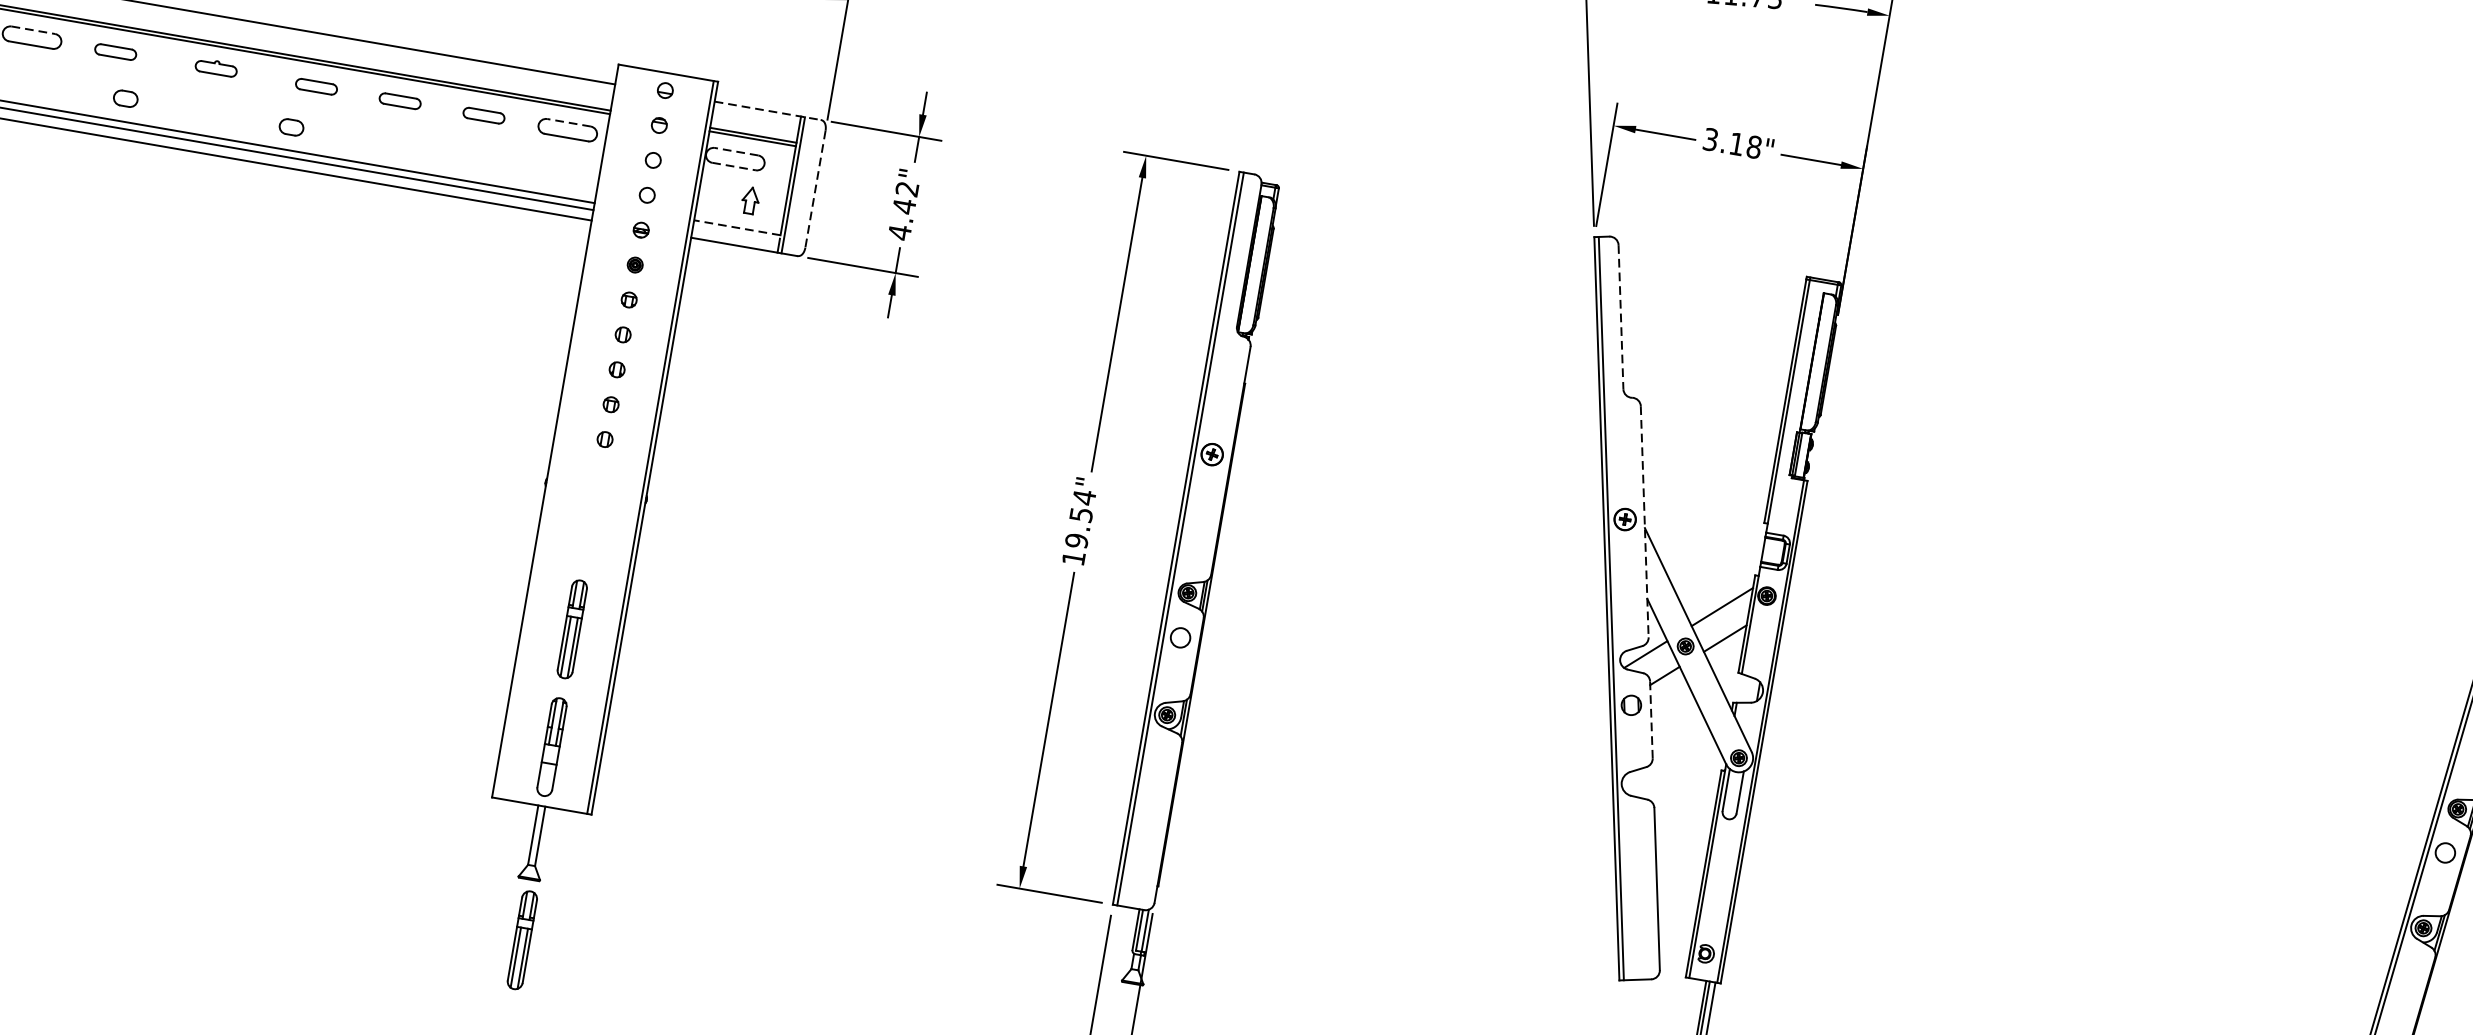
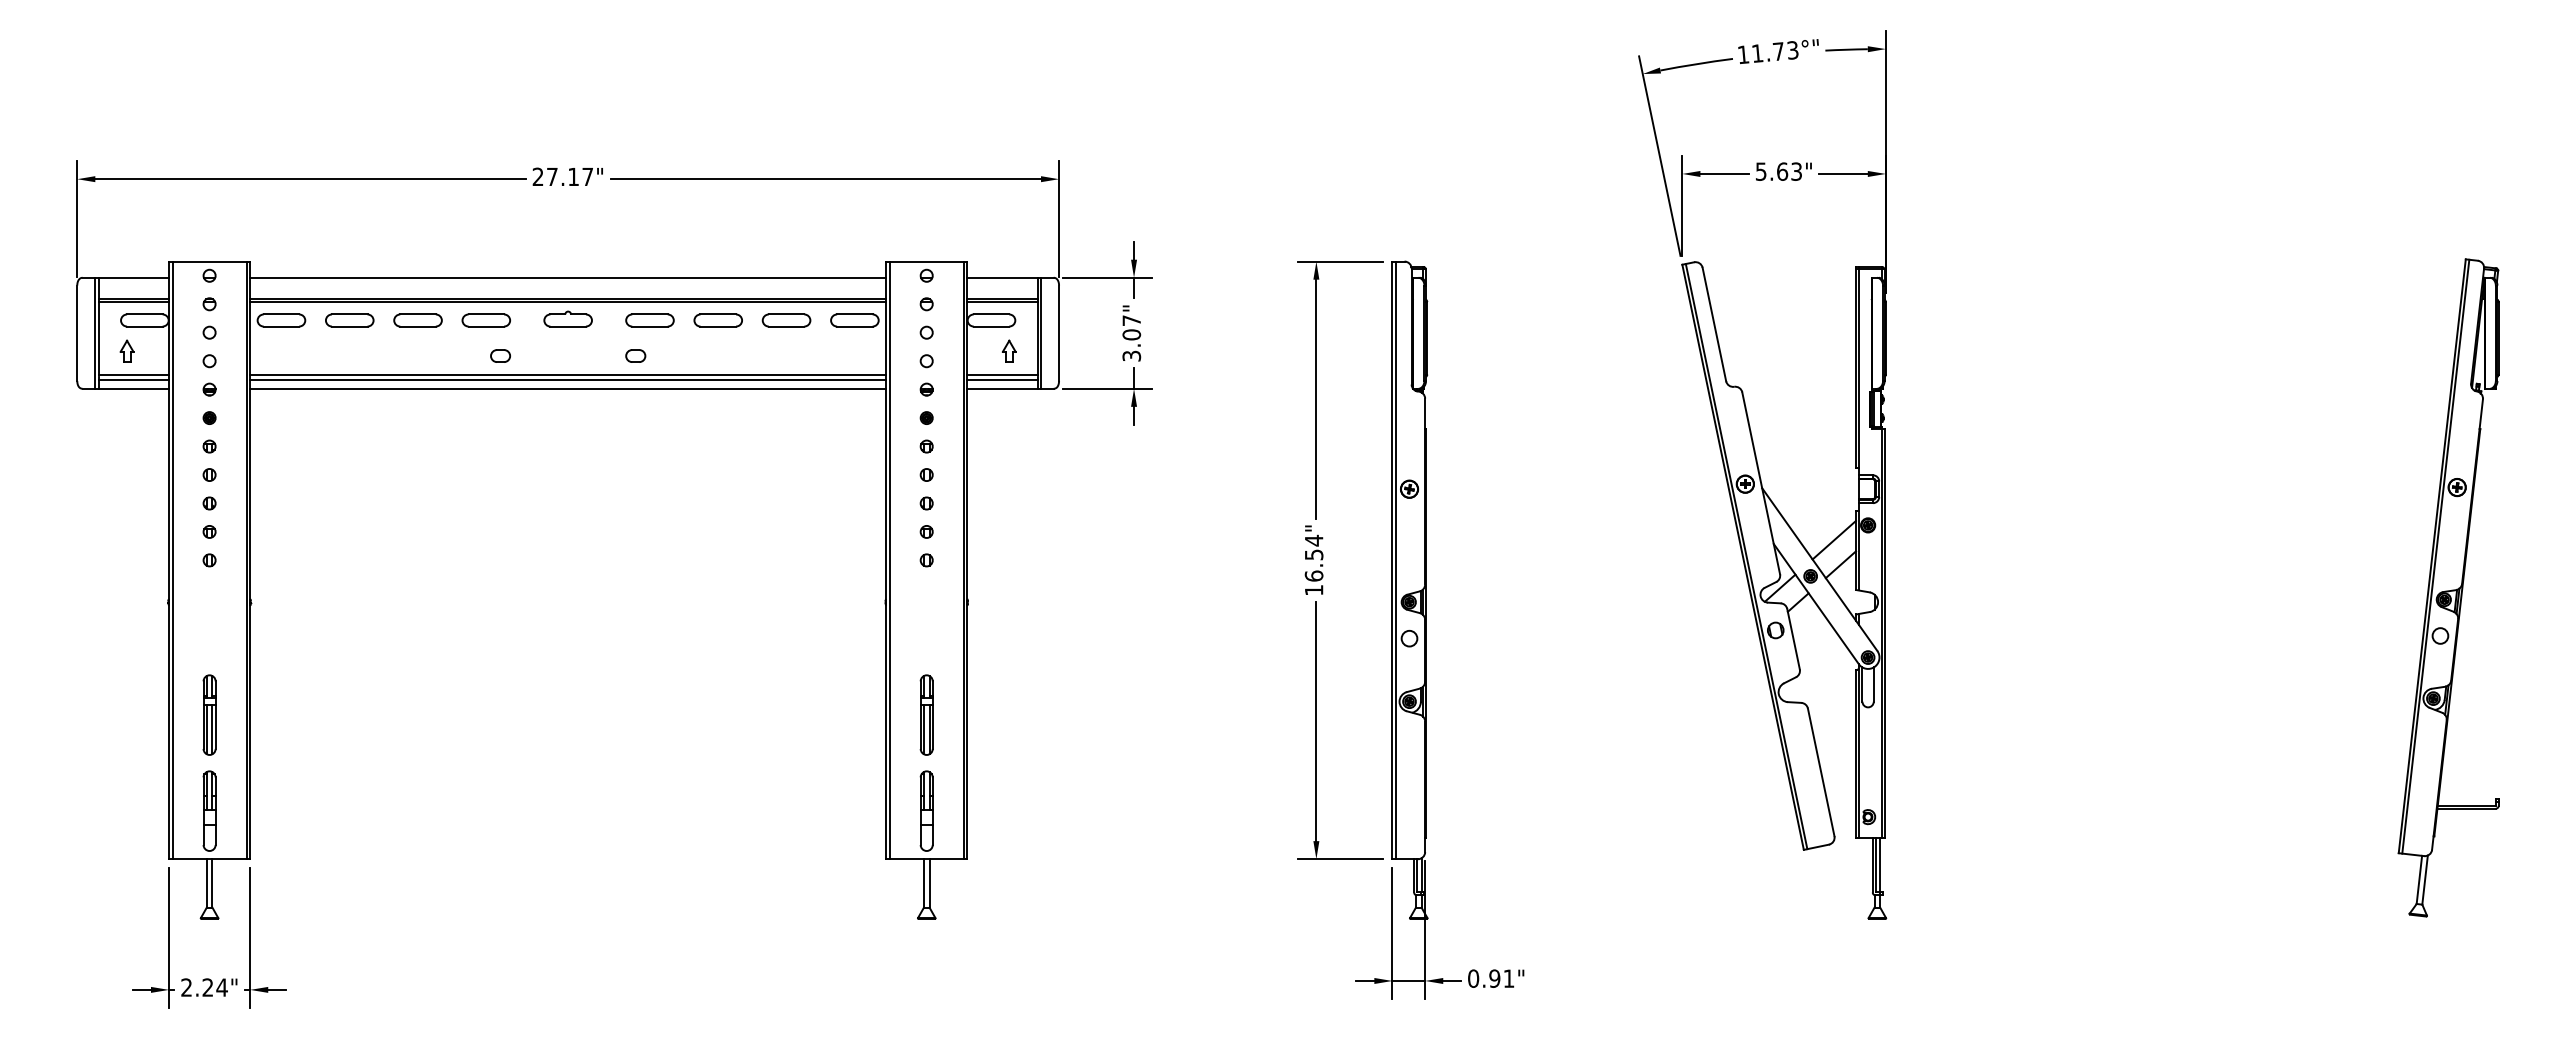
line: (33, 30) -> (418, 314), dashed -> solid
part: (114, 51) -> (485, 320), size x1.43
part: (215, 66) -> (567, 318), size x1.43
part: (315, 86) -> (649, 320), size x1.43
part: (399, 101) -> (717, 320), size x1.43
line: (767, 110) -> (1010, 277), dashed -> solid
part: (483, 115) -> (786, 320), size x1.43
line: (568, 122) -> (854, 314), dashed -> solid
text: (1733, 143) -> (1779, 171), 3.18" -> 5.63"
line: (736, 151) -> (991, 314), dashed -> solid
line: (734, 166) -> (991, 326), dashed -> solid
line: (815, 189) -> (1059, 333), dashed -> solid
text: (903, 210) -> (1131, 338), 4.42" -> 3.07"
line: (737, 227) -> (1002, 374), dashed -> solid
line: (736, 235) -> (1002, 380), added
line: (1621, 317) -> (1714, 324), dashed -> solid
line: (559, 431) -> (889, 560), added
line: (1645, 522) -> (1761, 483), dashed -> solid
text: (1076, 540) -> (1313, 575), 19.54" -> 16.54"
line: (1651, 720) -> (1793, 639), dashed -> solid
part: (522, 939) -> (929, 967), removed

